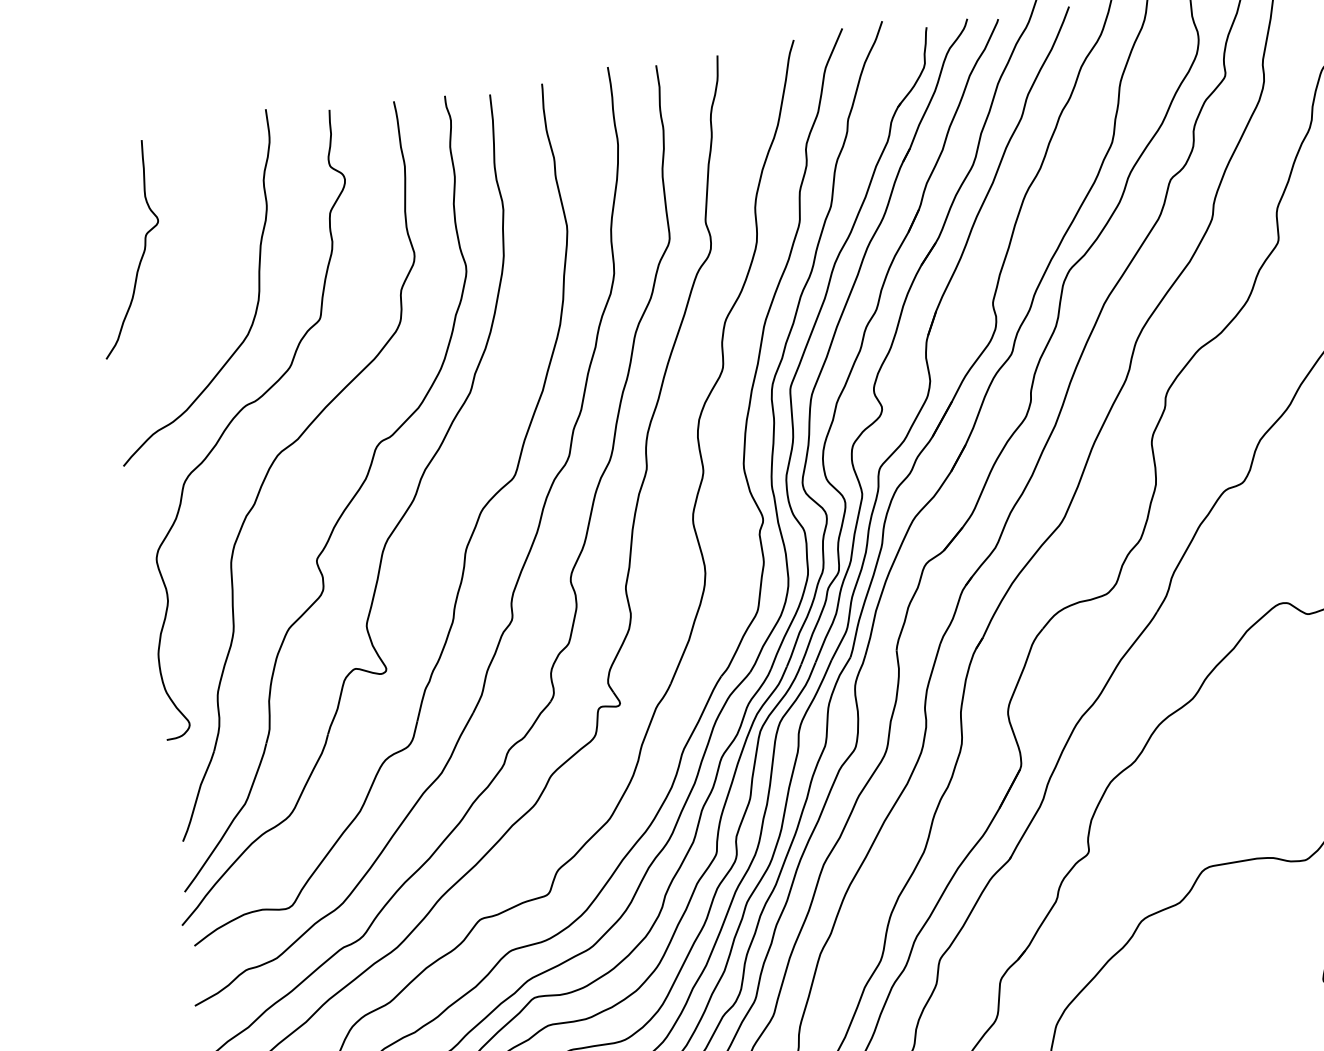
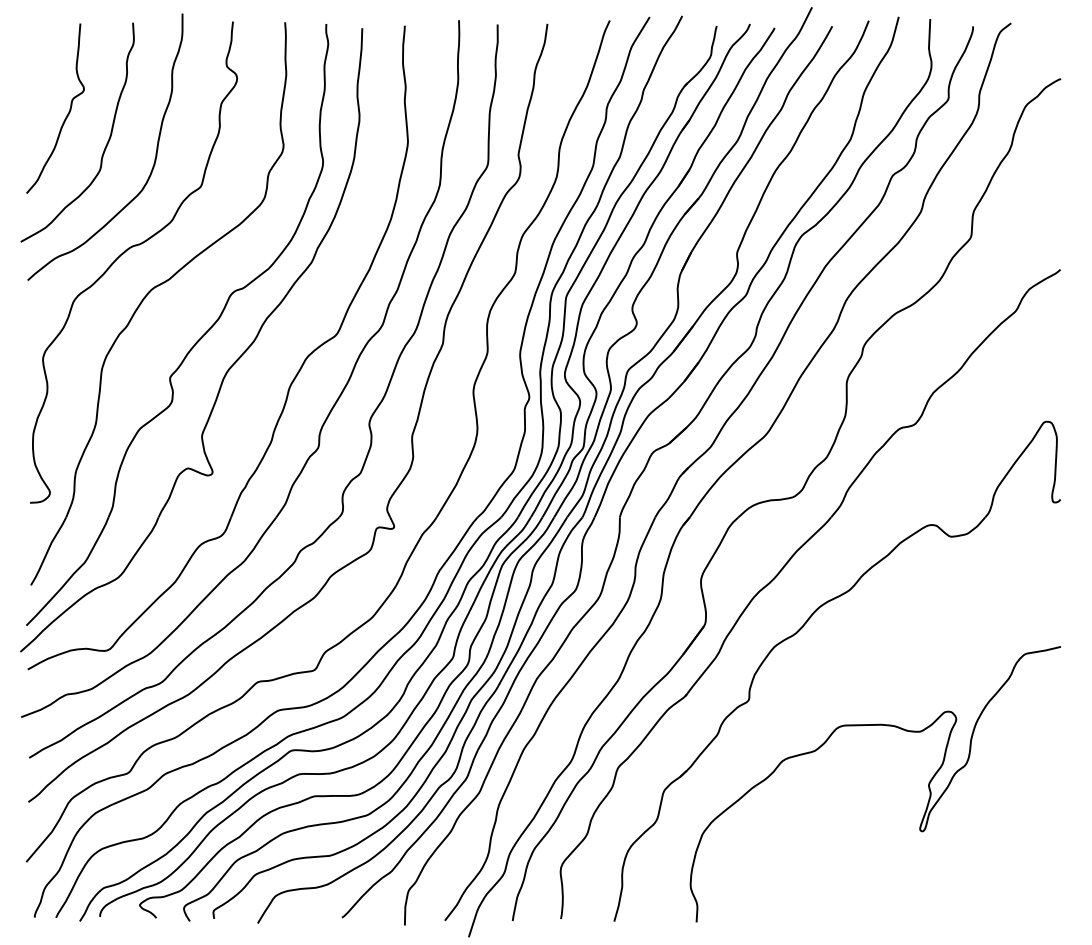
curve: (194, 285) -> (105, 145), added

